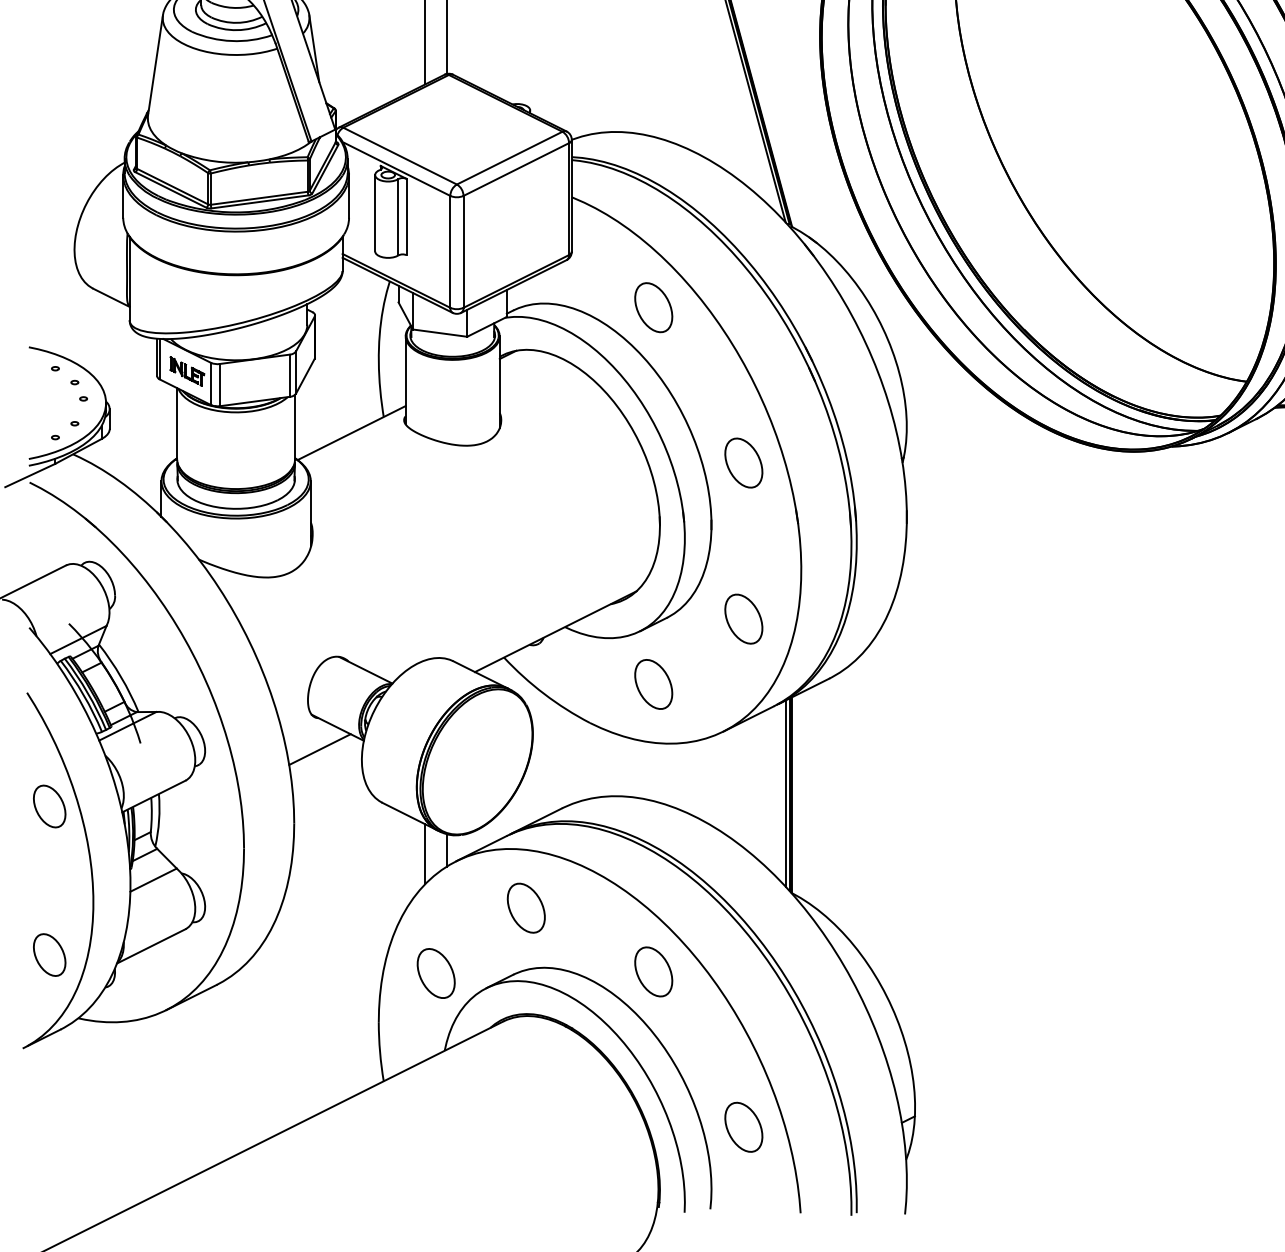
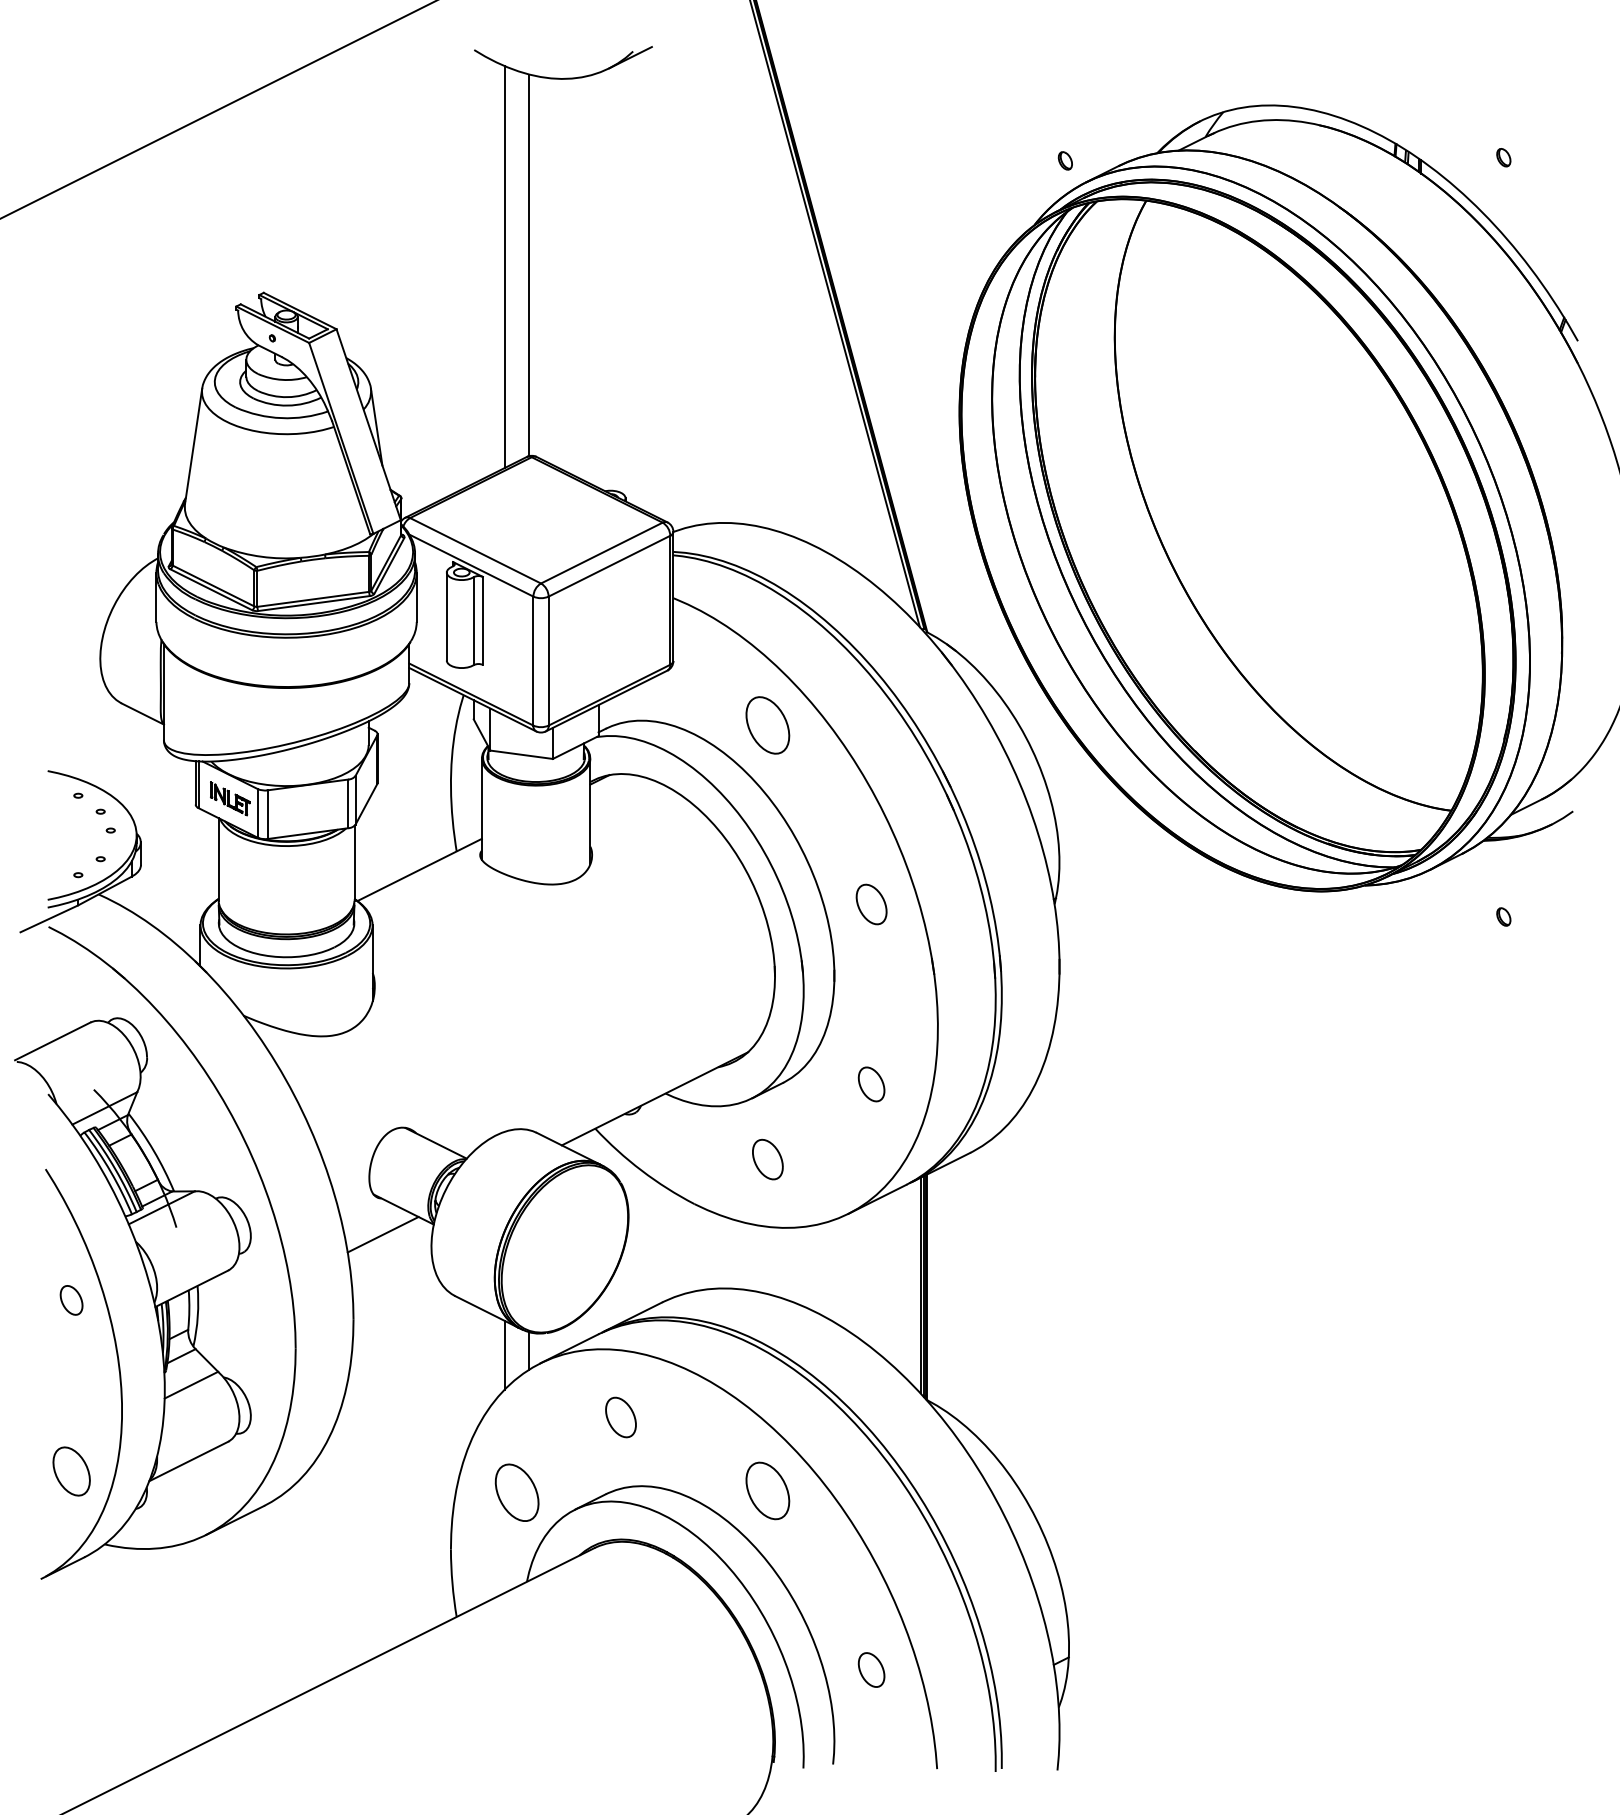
part: (743, 463) -> (871, 904), size x0.7
part: (743, 619) -> (871, 1084), size x0.6
part: (653, 684) -> (767, 1159), size x0.7
part: (49, 806) -> (71, 1300), size x0.6
part: (525, 908) -> (620, 1417), size x0.7
part: (743, 1126) -> (871, 1669), size x0.6

